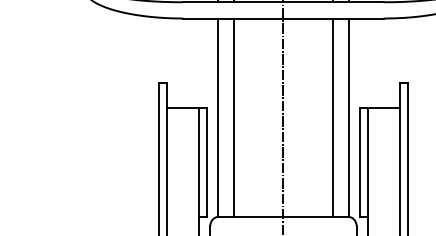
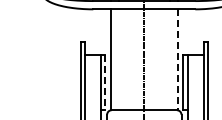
line: (234, 117) -> (119, 59), removed
line: (332, 117) -> (169, 59), removed
line: (348, 118) -> (177, 60), solid -> dashed
line: (207, 162) -> (105, 82), solid -> dashed

